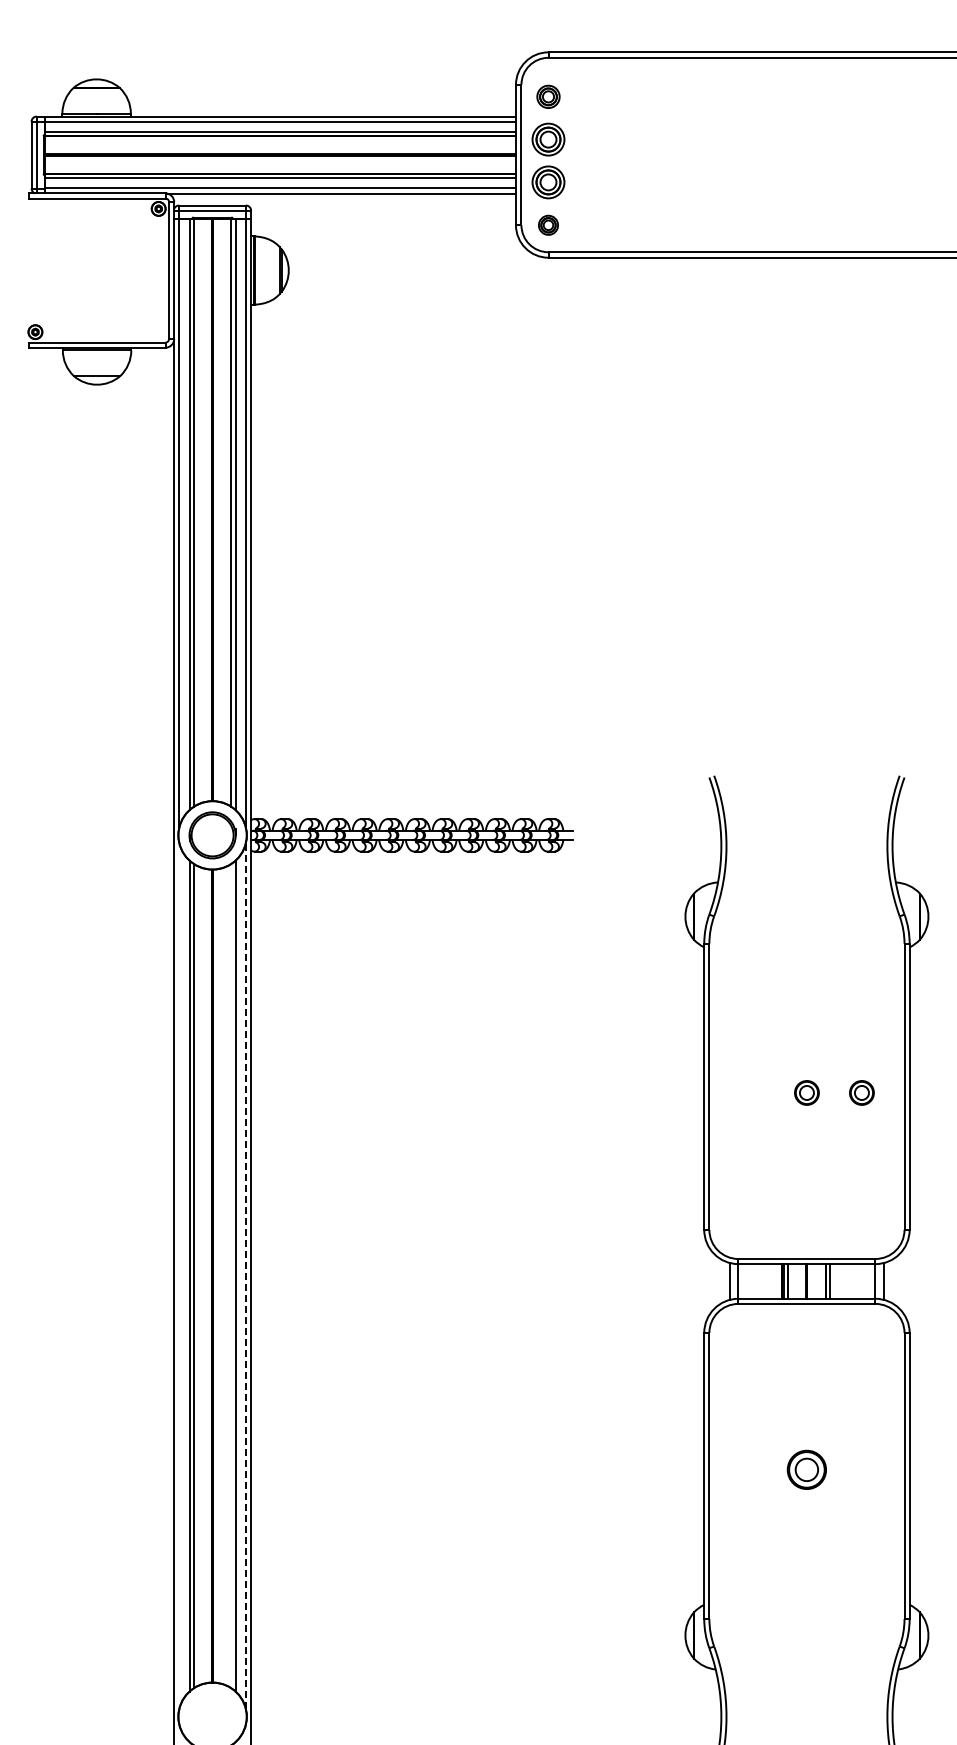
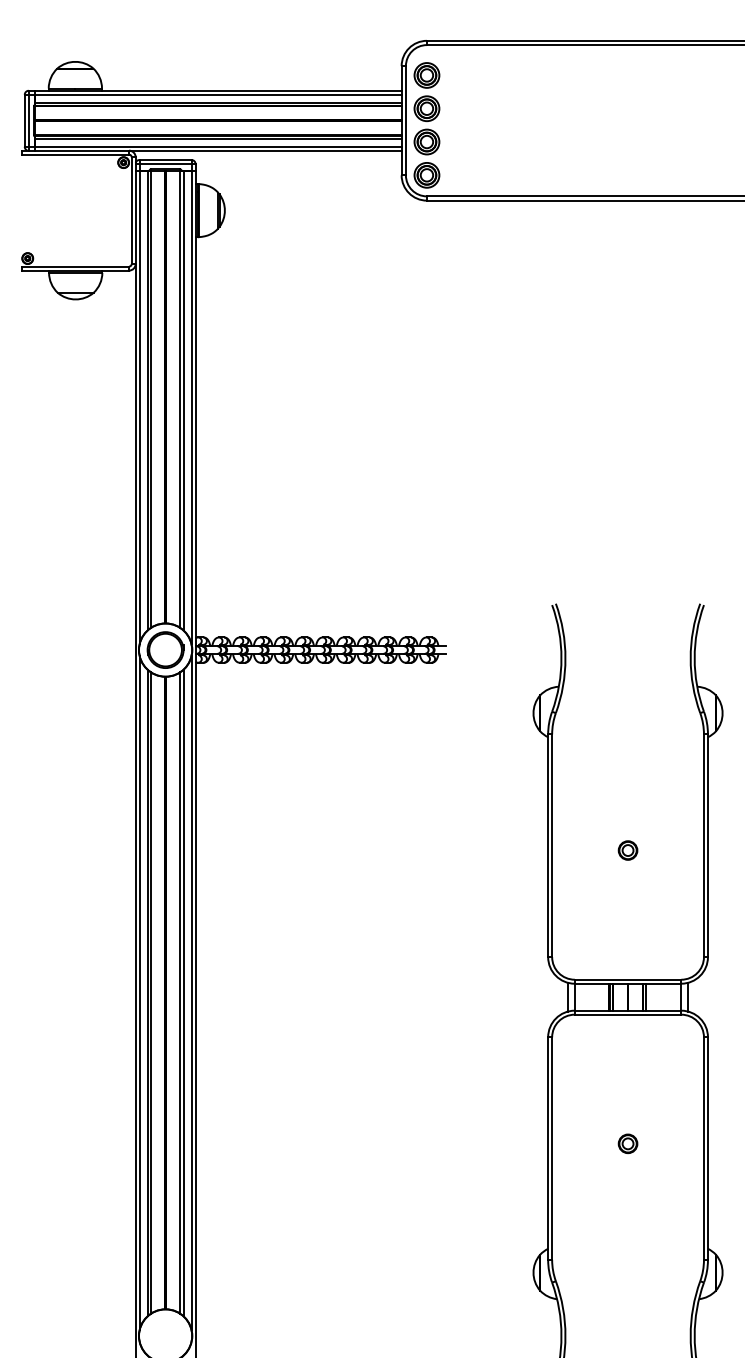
part: (548, 96) -> (426, 75), size x1.43
part: (548, 225) -> (426, 175), size x1.67
part: (861, 1092) -> (670, 850), removed
line: (179, 1275) -> (139, 992), added
line: (231, 1275) -> (180, 992), added
line: (245, 1275) -> (191, 992), dashed -> solid
part: (806, 1469) -> (627, 1143), size x0.62

